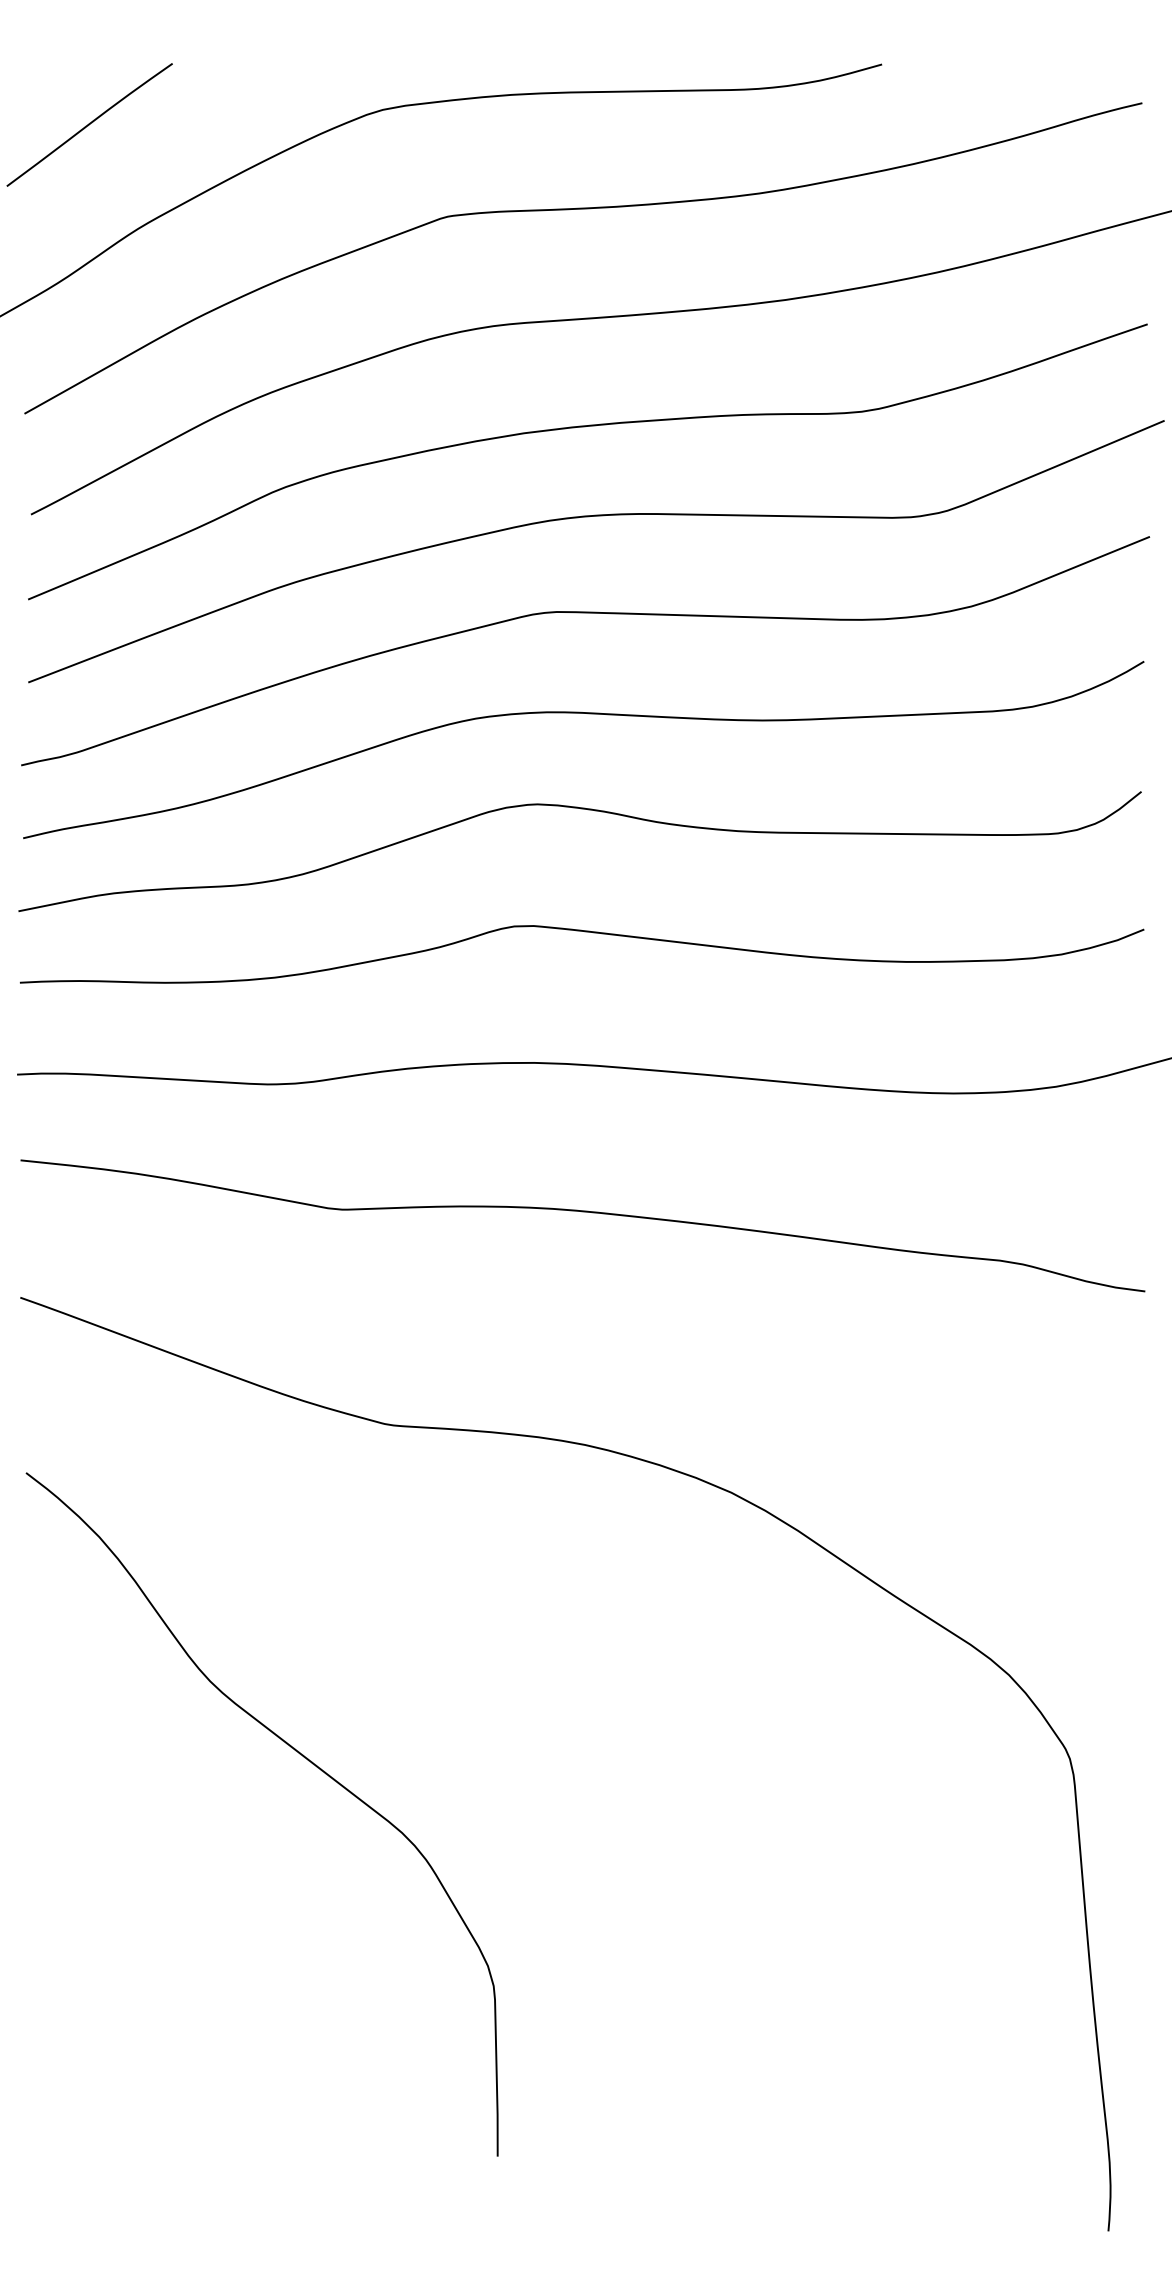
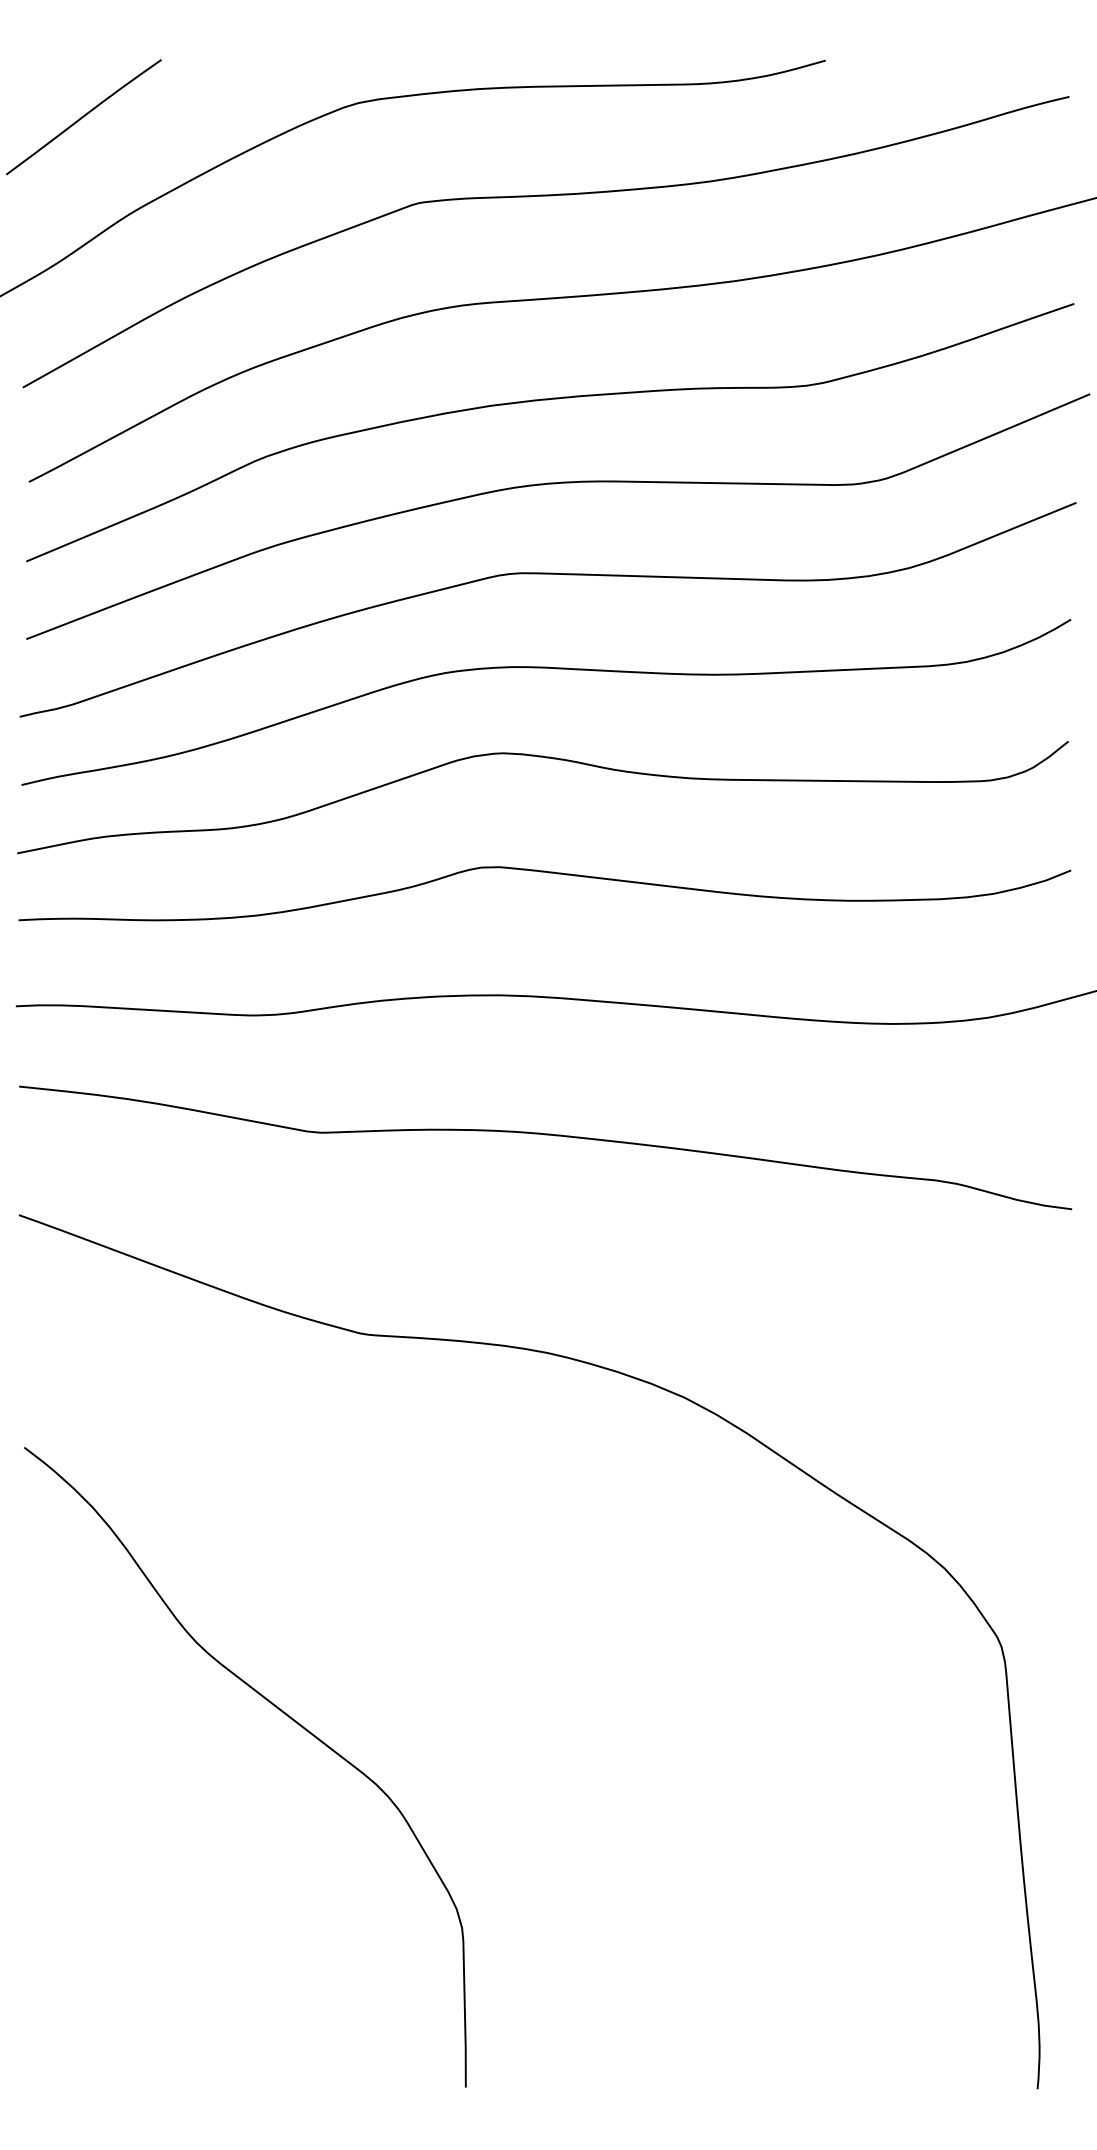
curve: (304, 1758) -> (284, 1714), moved

